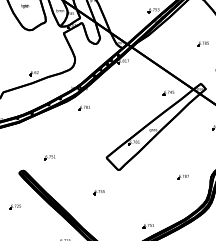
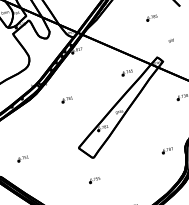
part: (83, 107) -> (66, 99), moved
part: (182, 177) -> (166, 151), moved
part: (98, 192) -> (94, 180), moved

